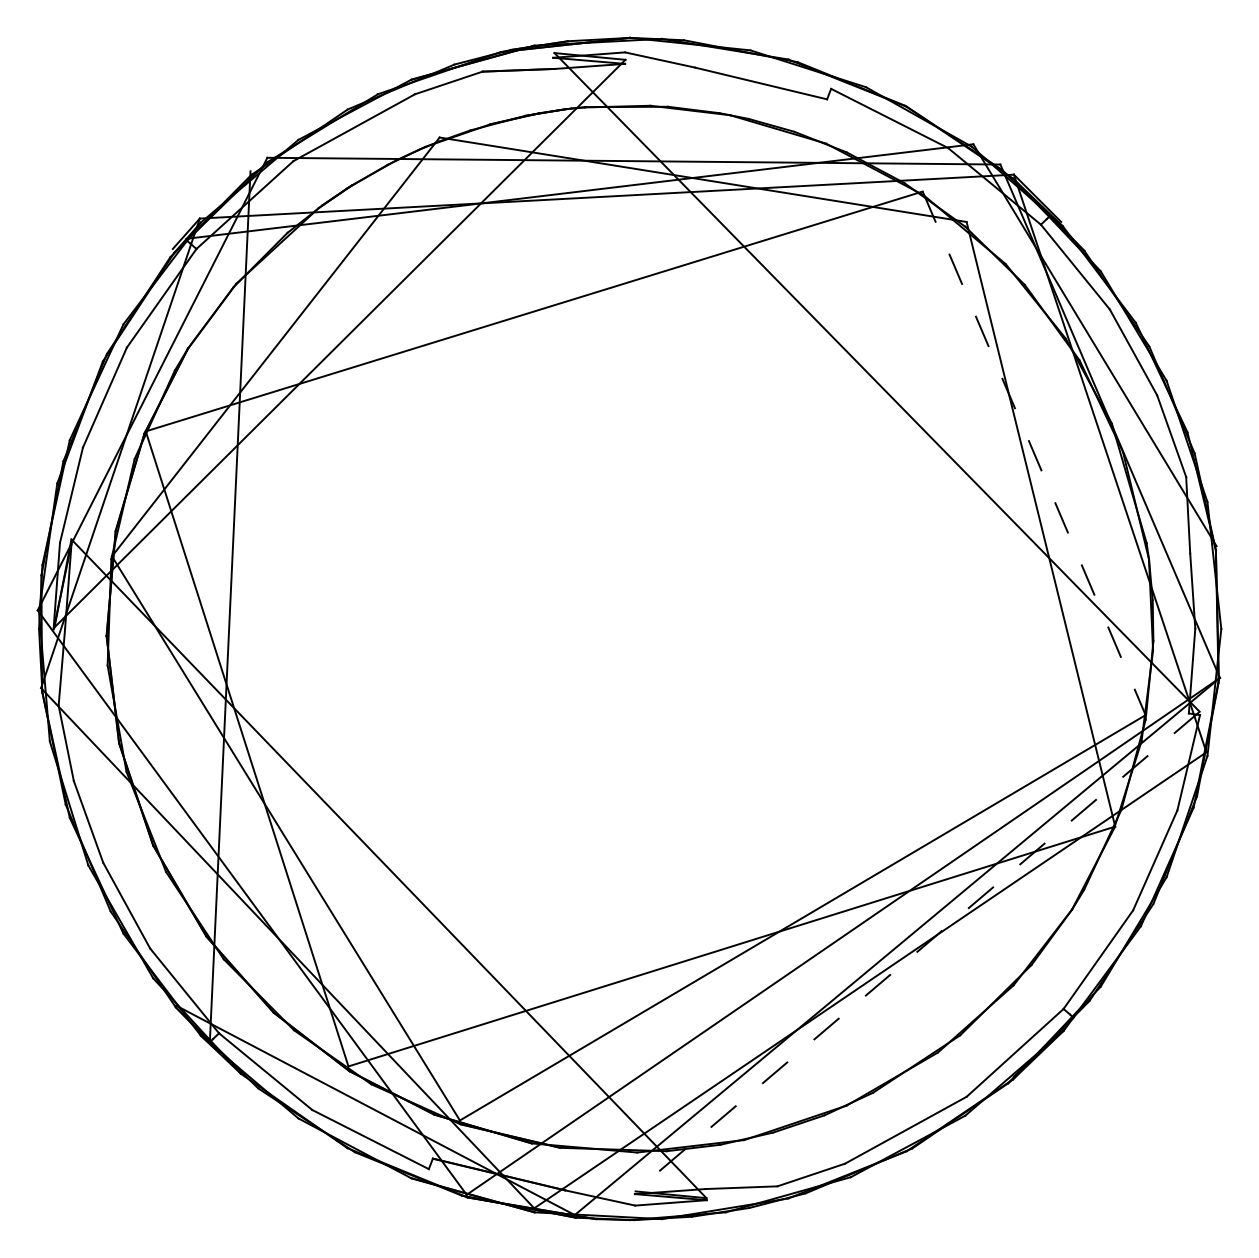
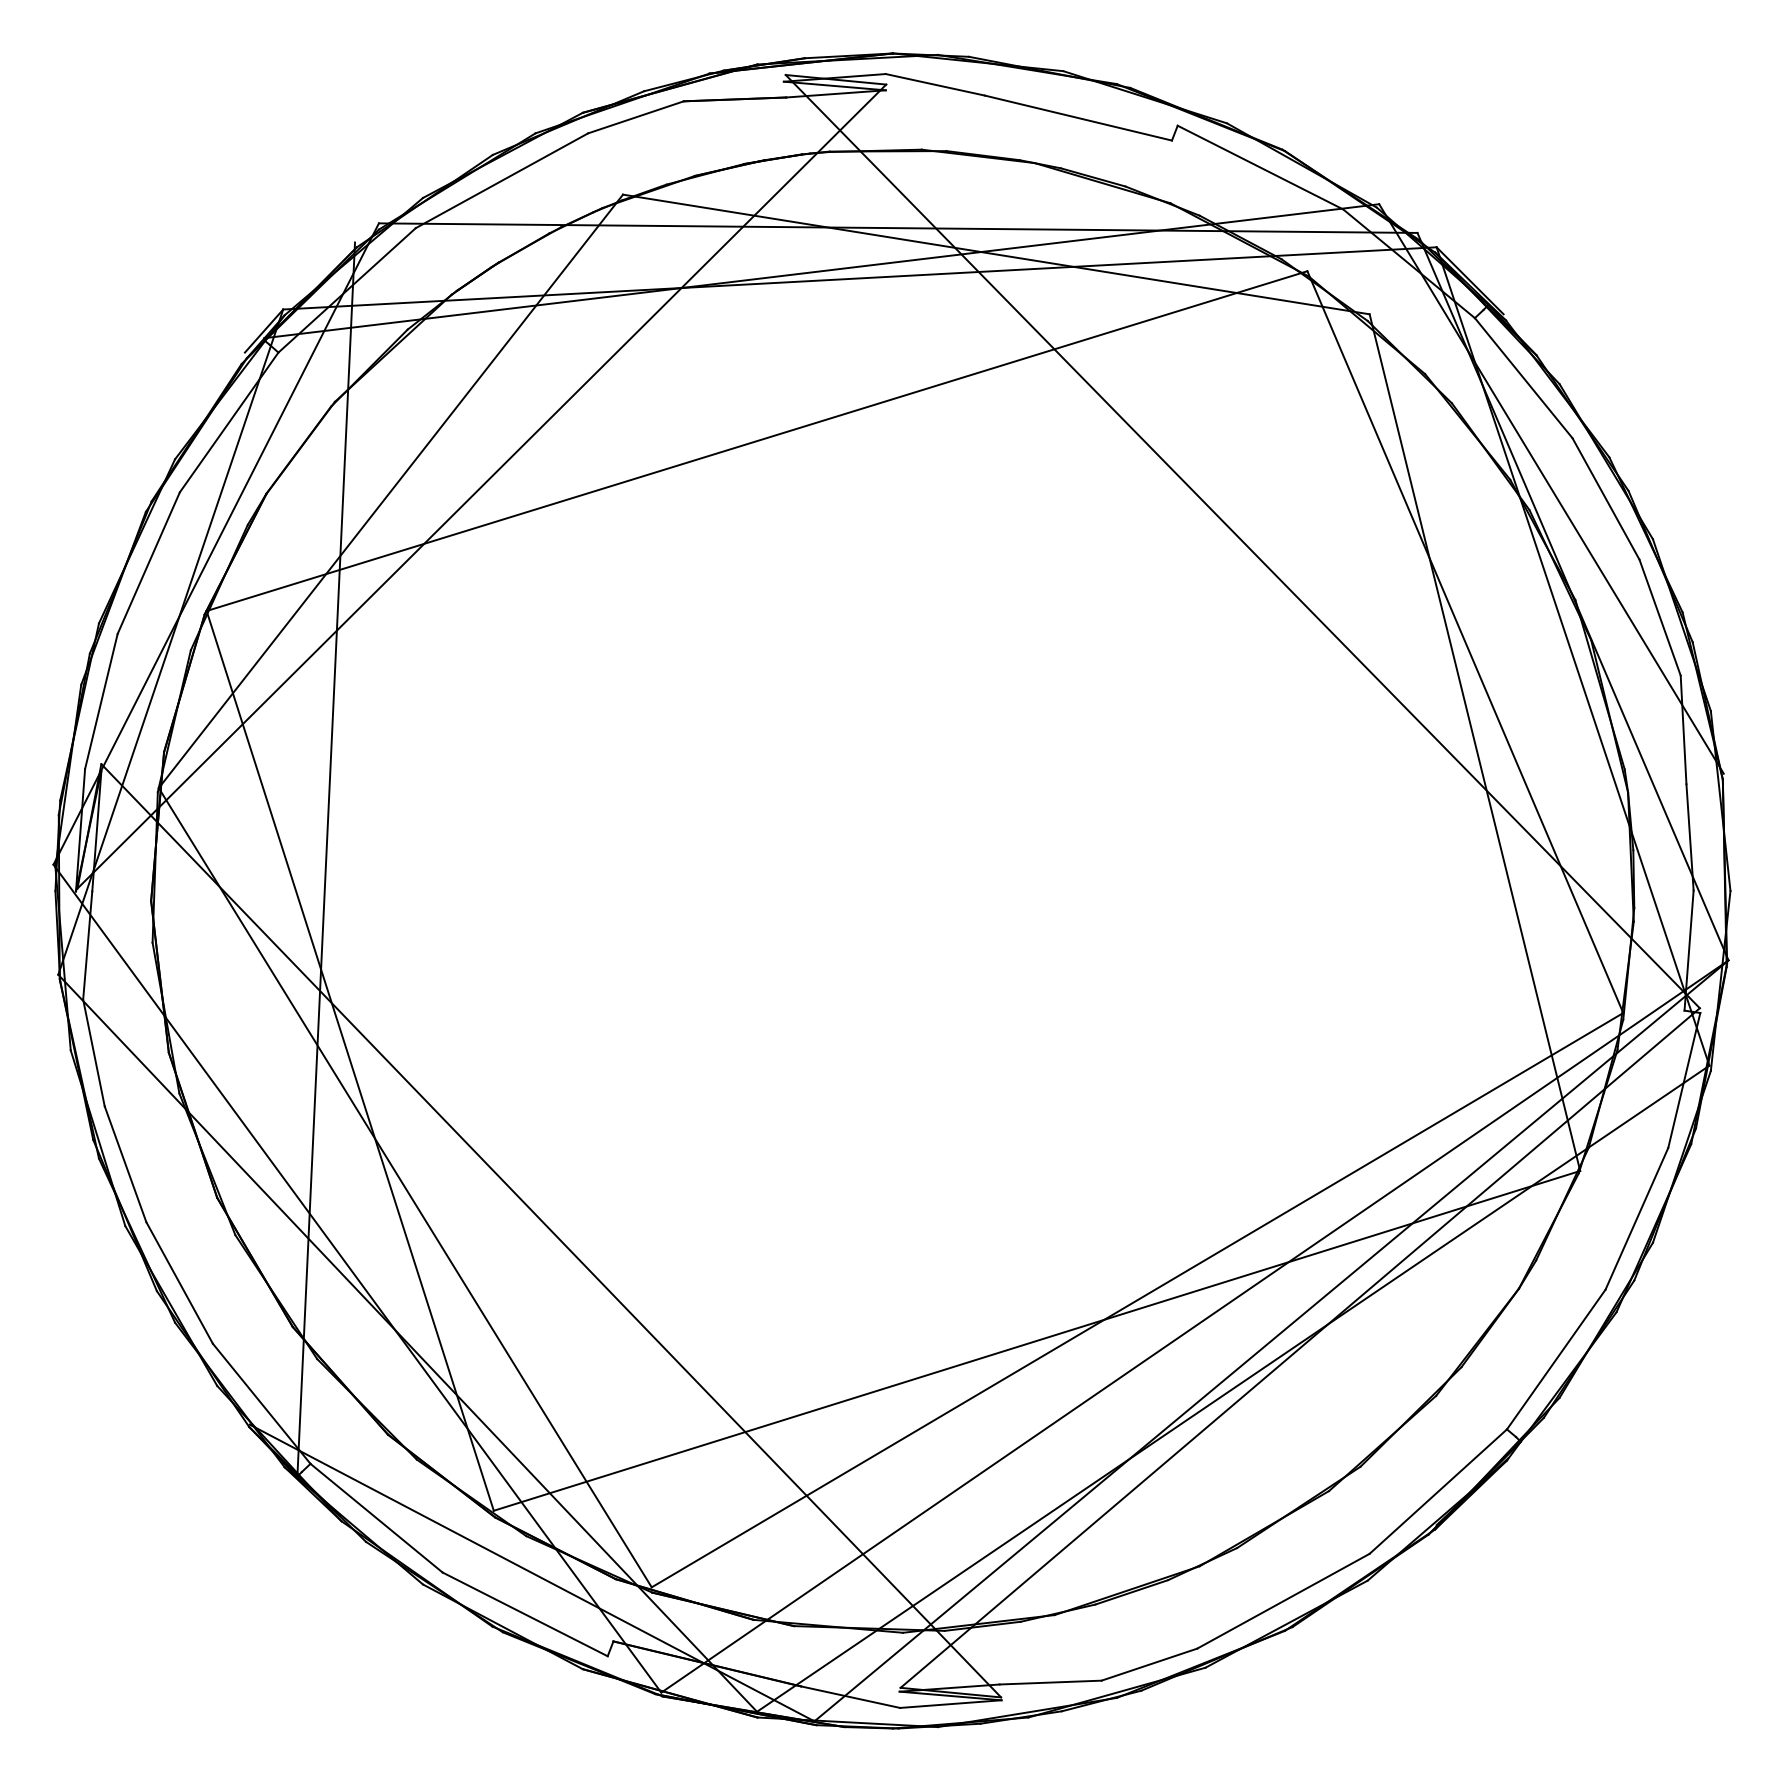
line: (1034, 453) -> (1465, 642), dashed -> solid
line: (917, 951) -> (1300, 1348), dashed -> solid

